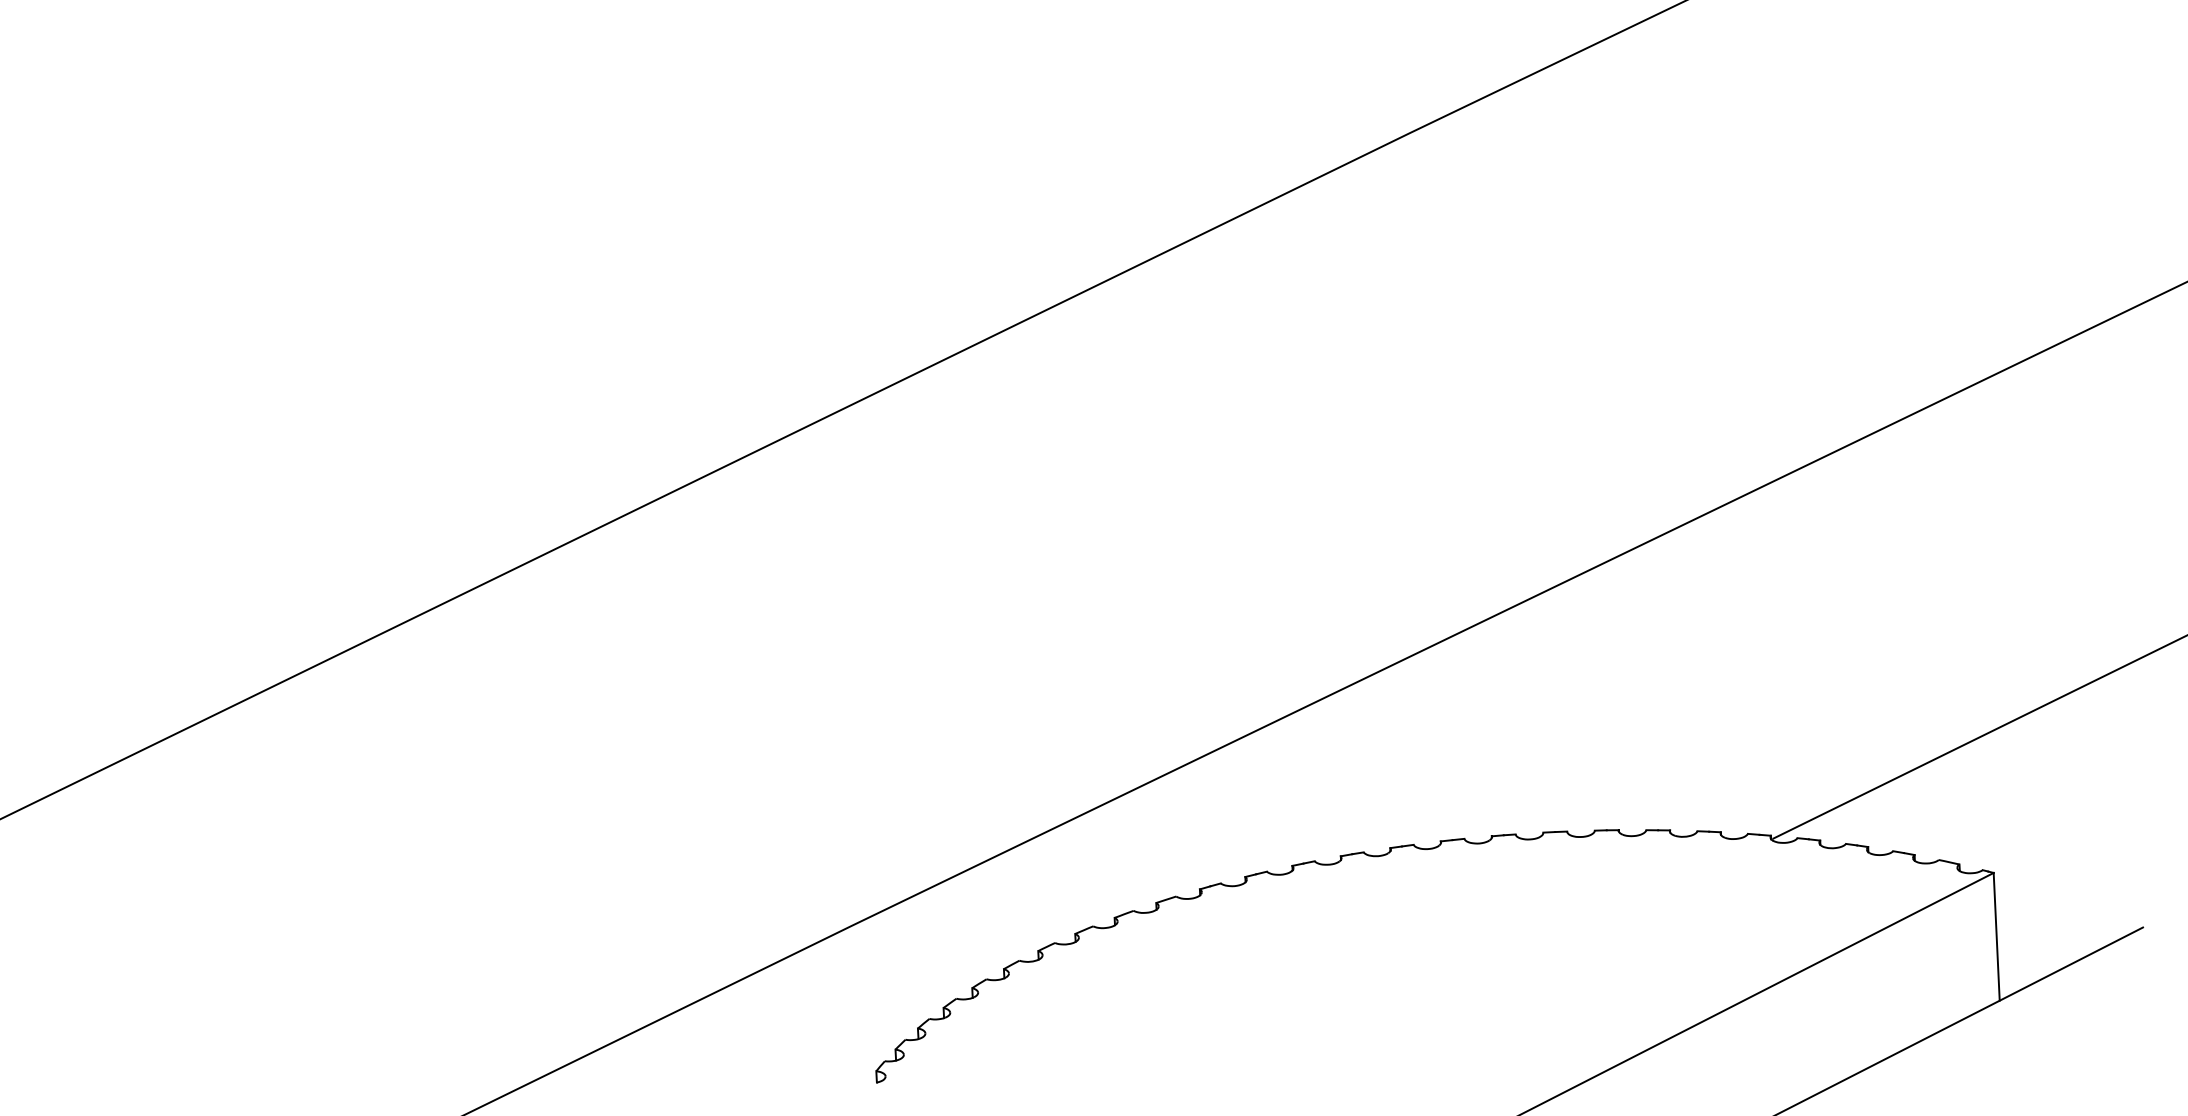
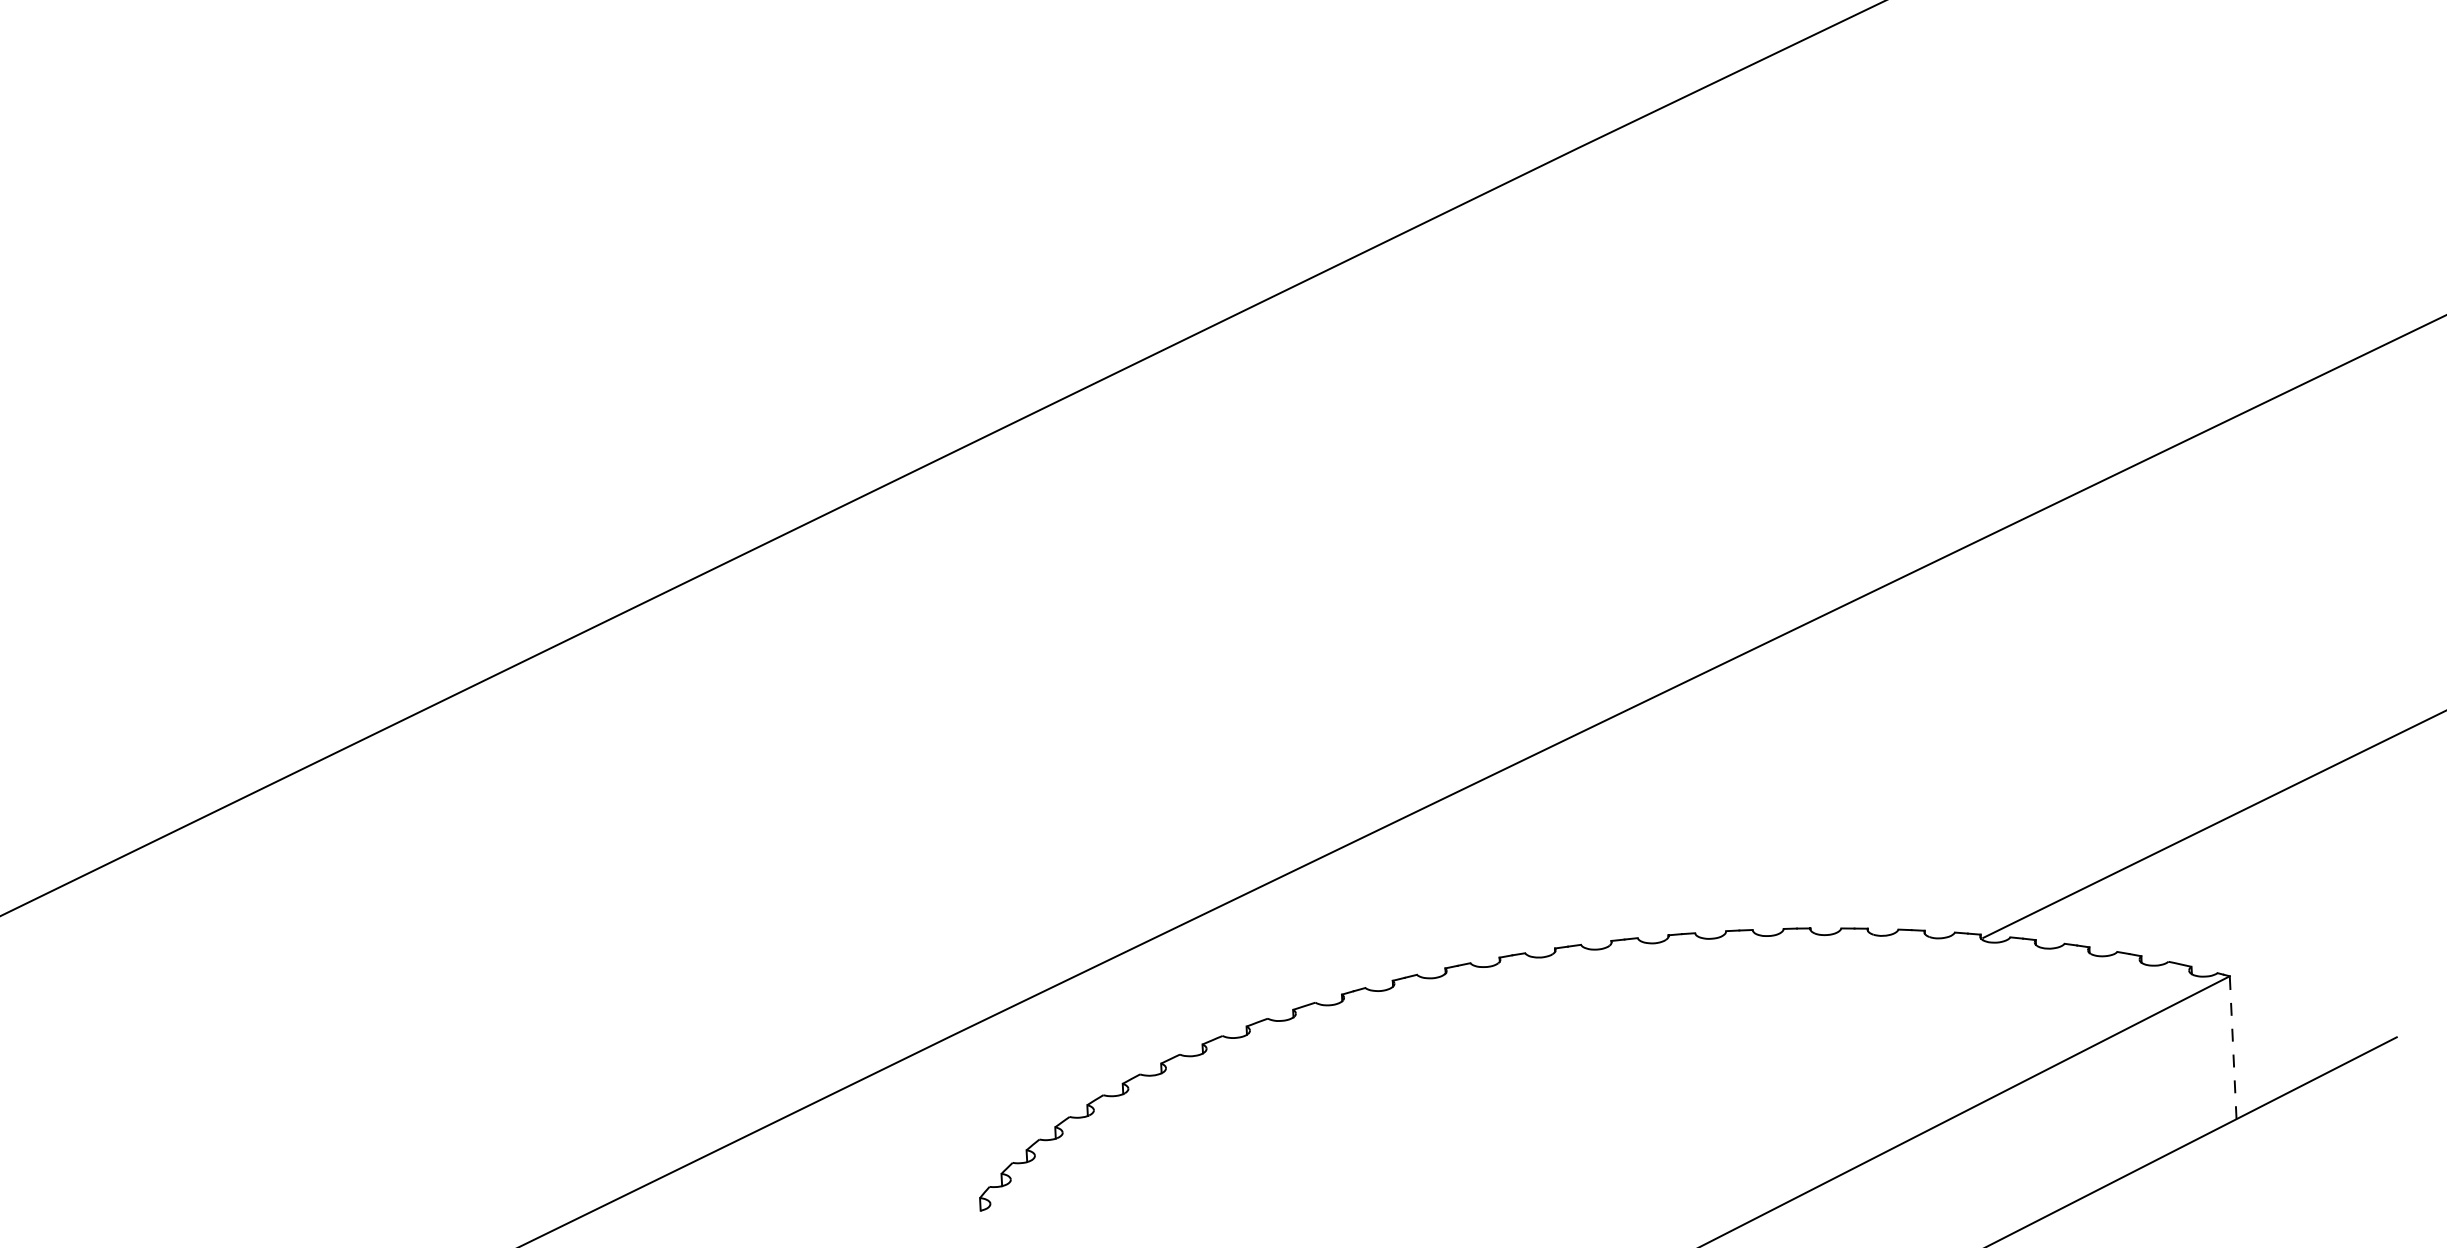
line: (1996, 936) -> (2232, 1047), solid -> dashed

